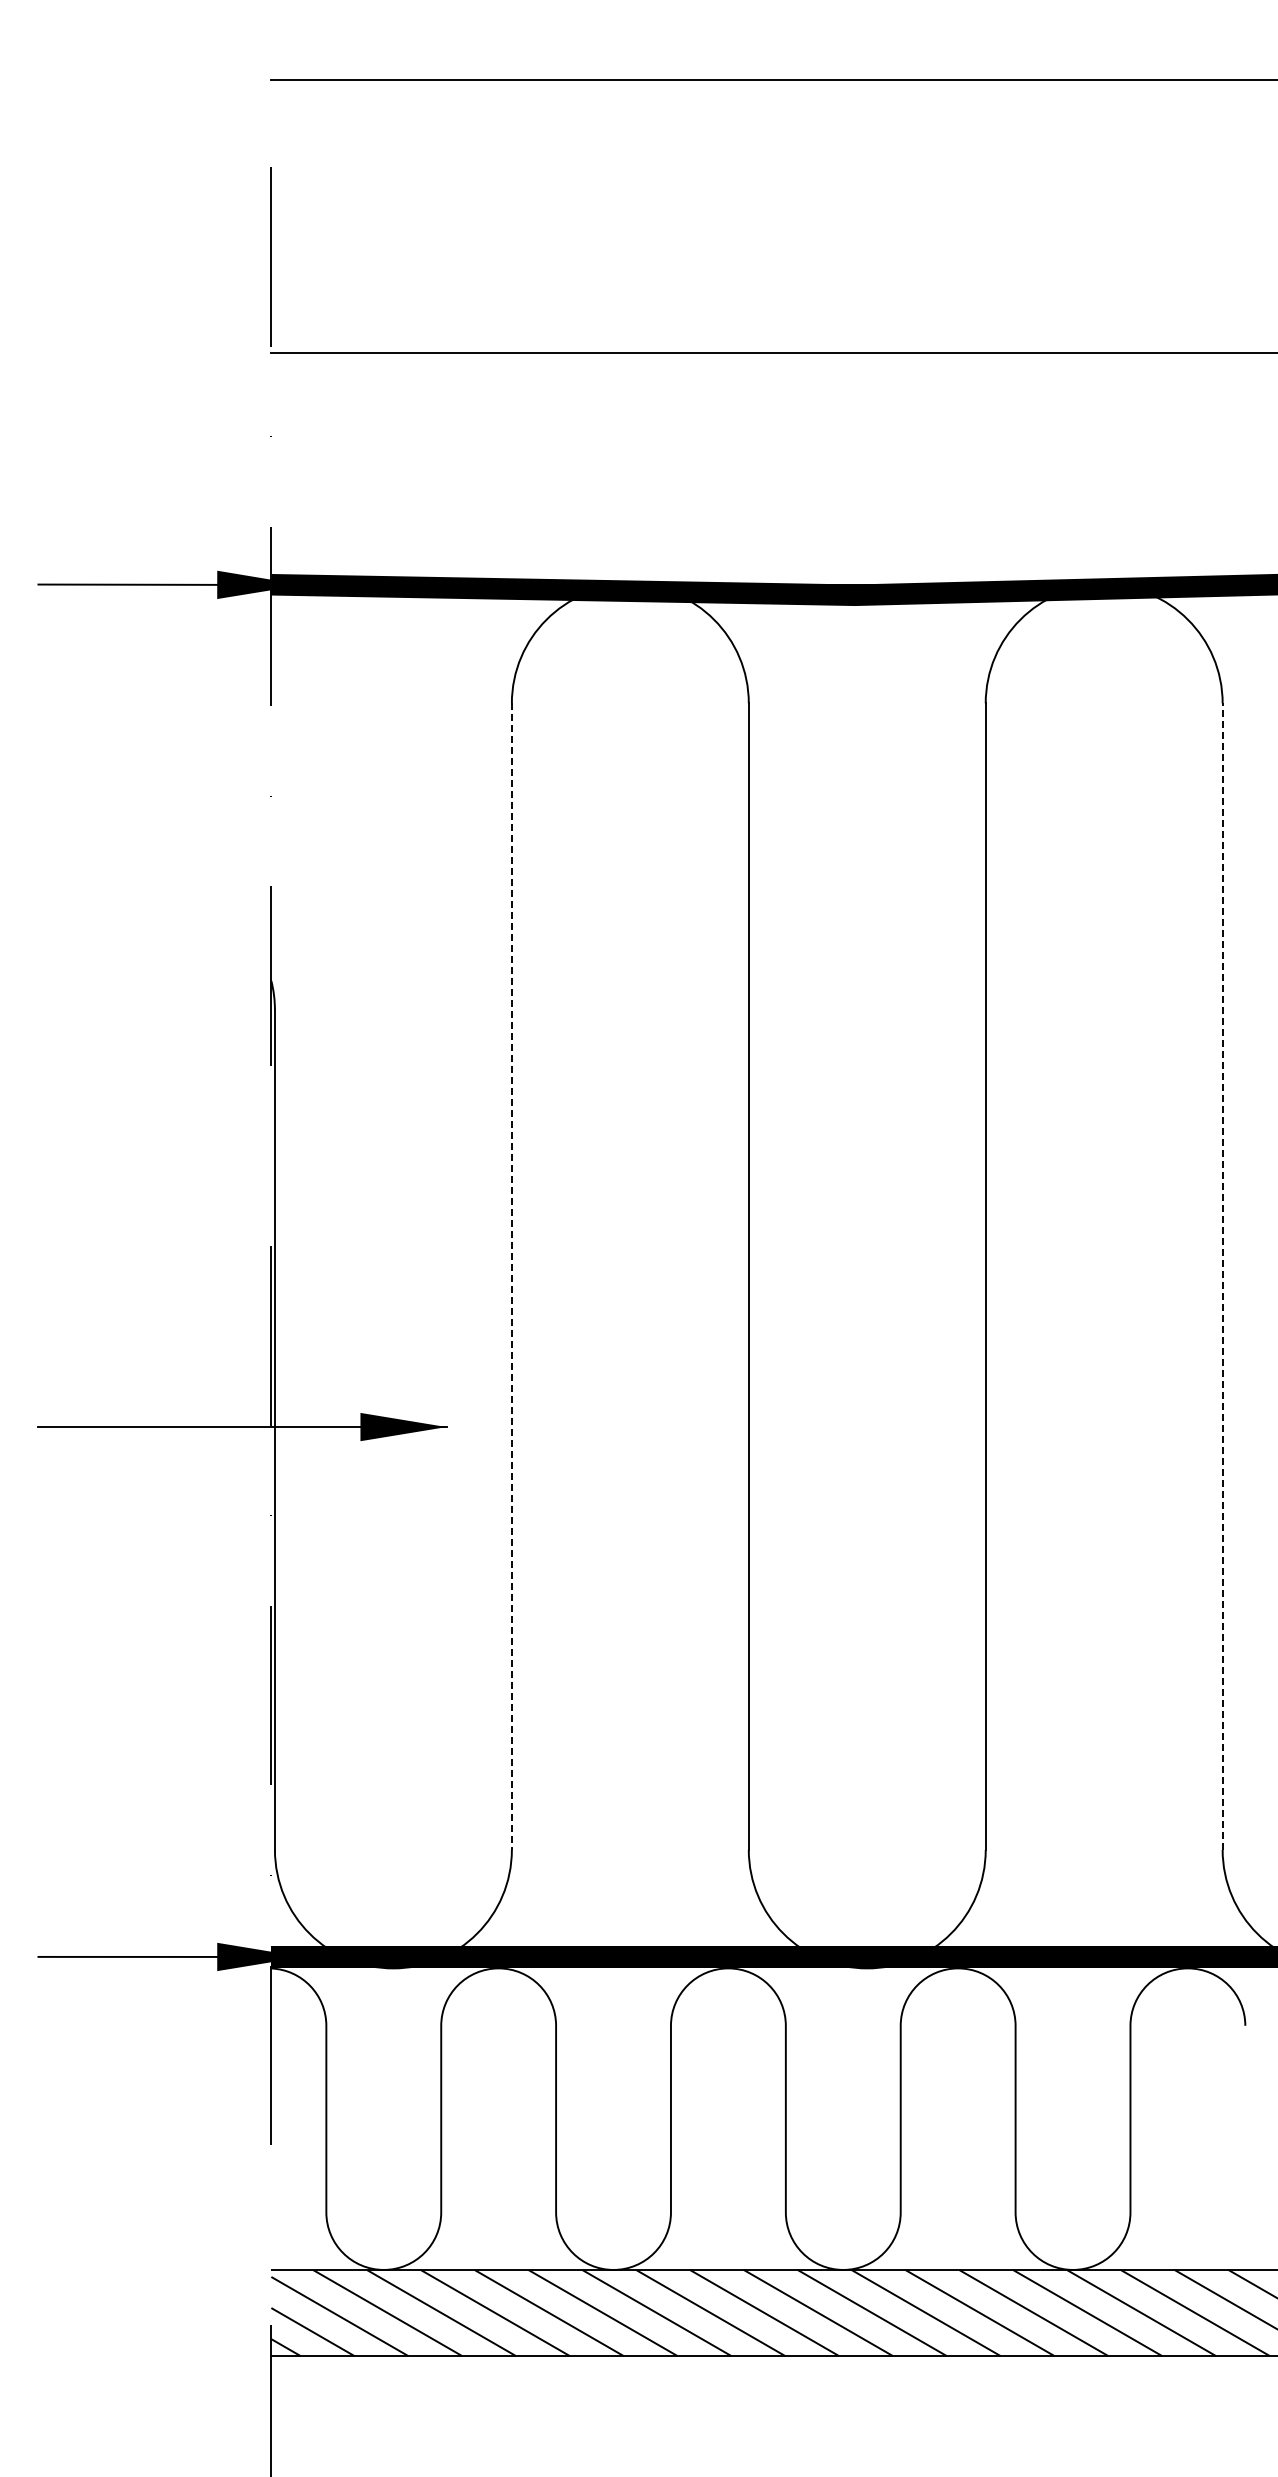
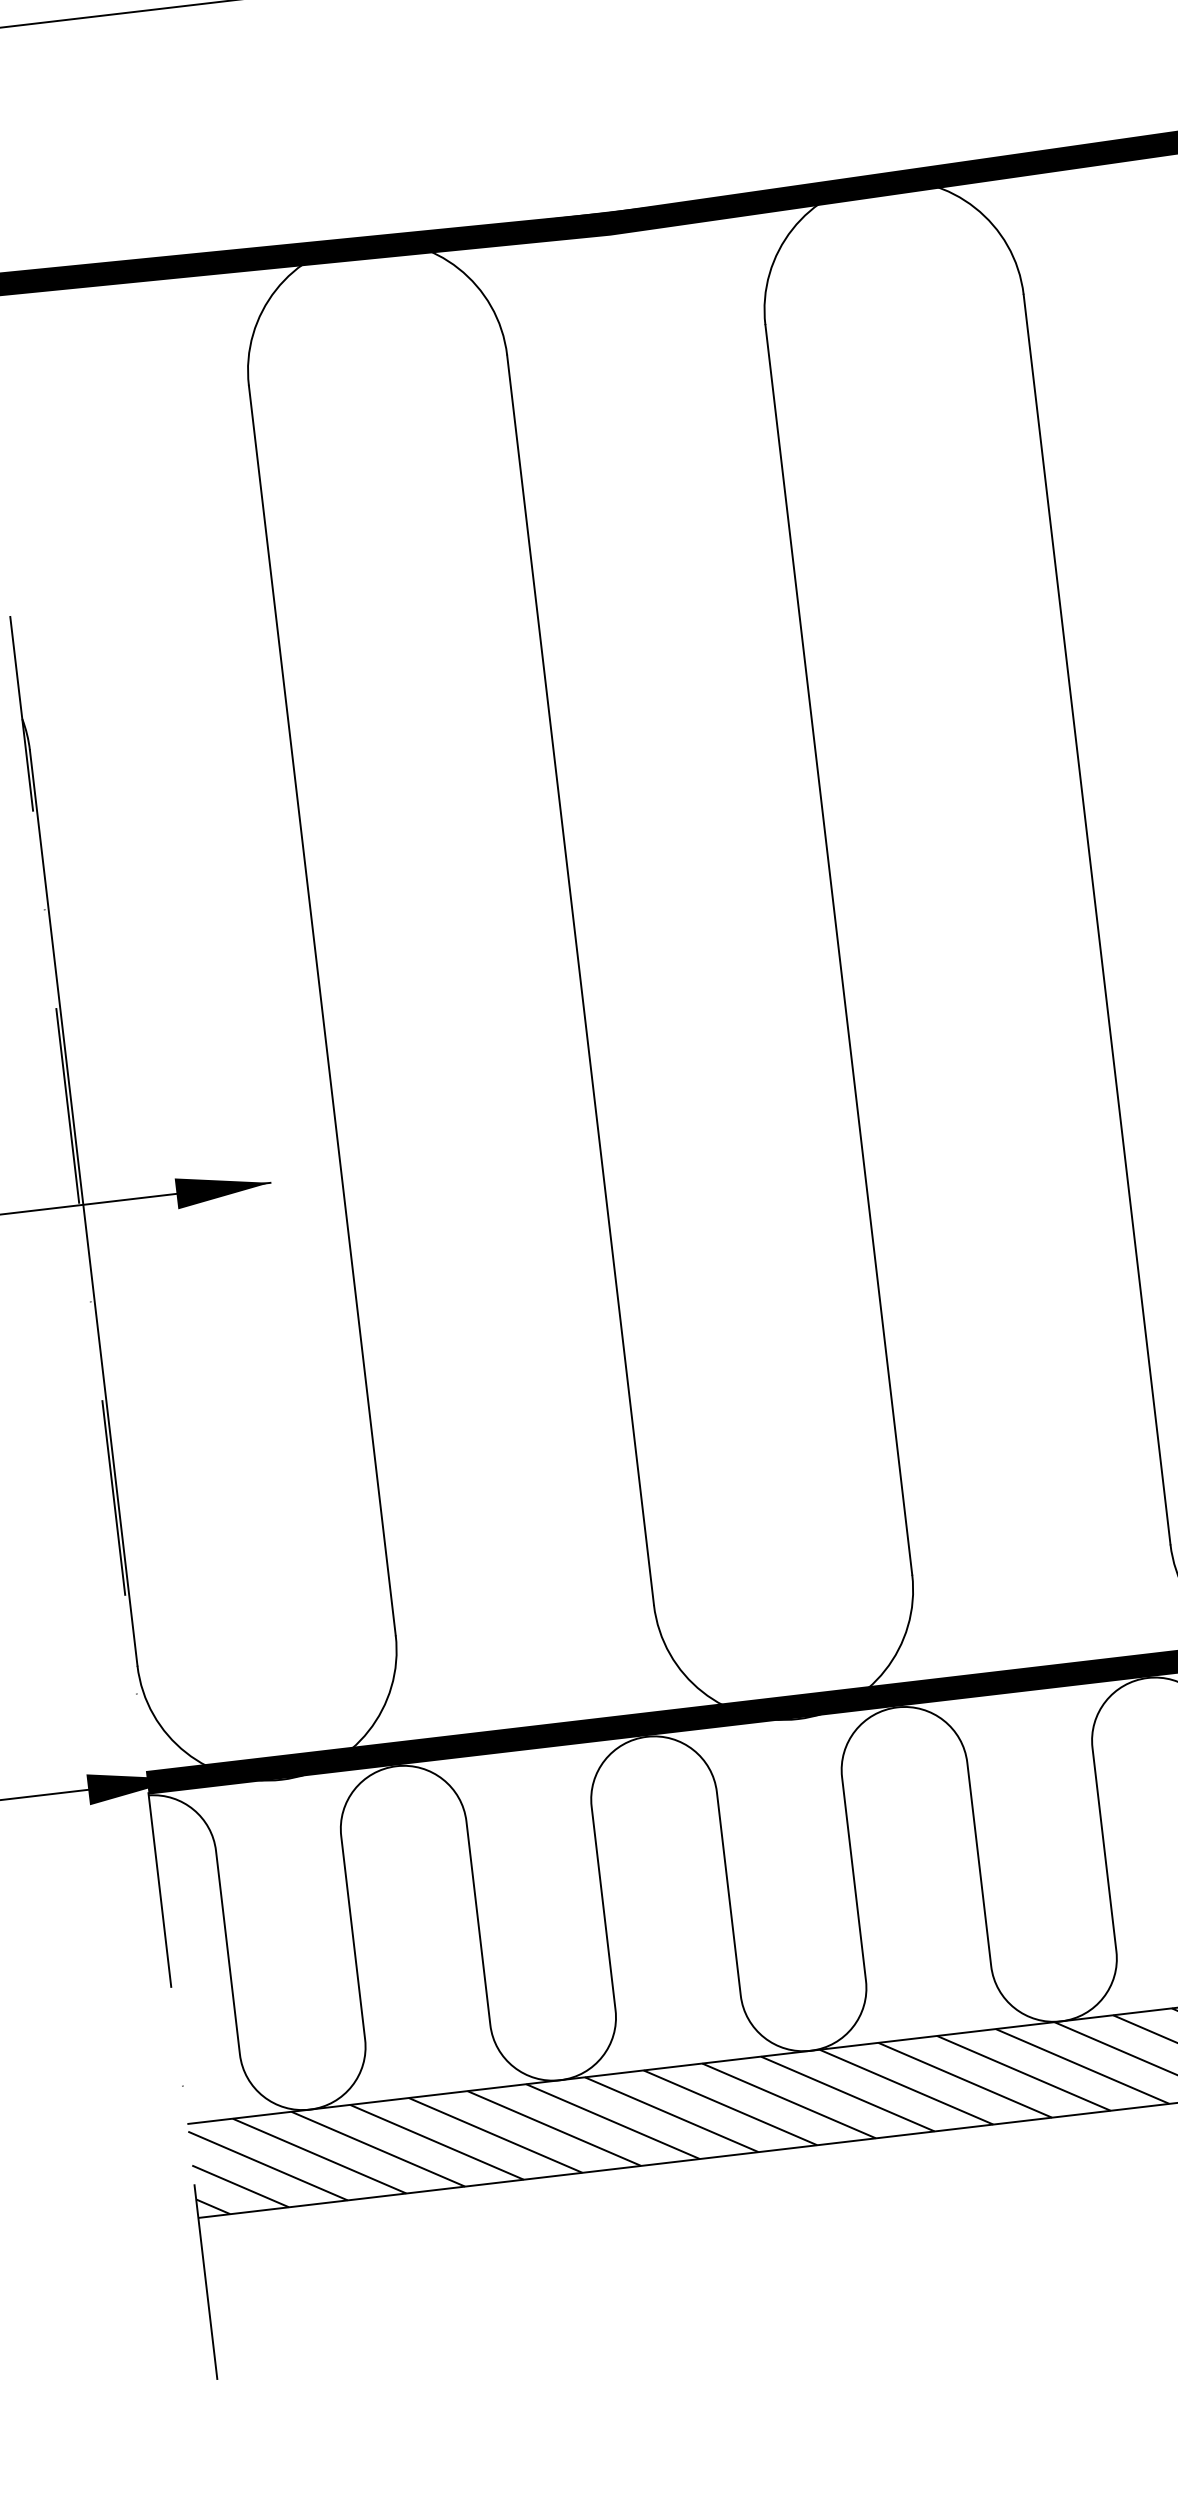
line: (1222, 1276) -> (1096, 919), dashed -> solid
line: (511, 1277) -> (322, 1011), dashed -> solid

